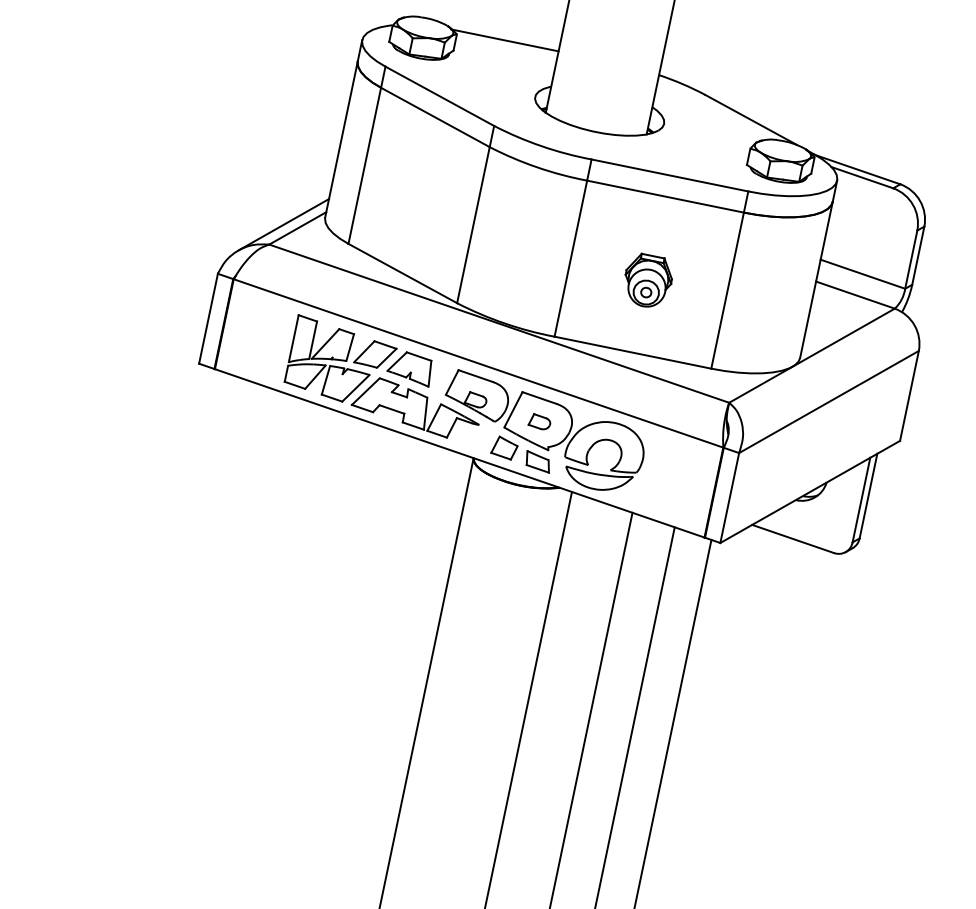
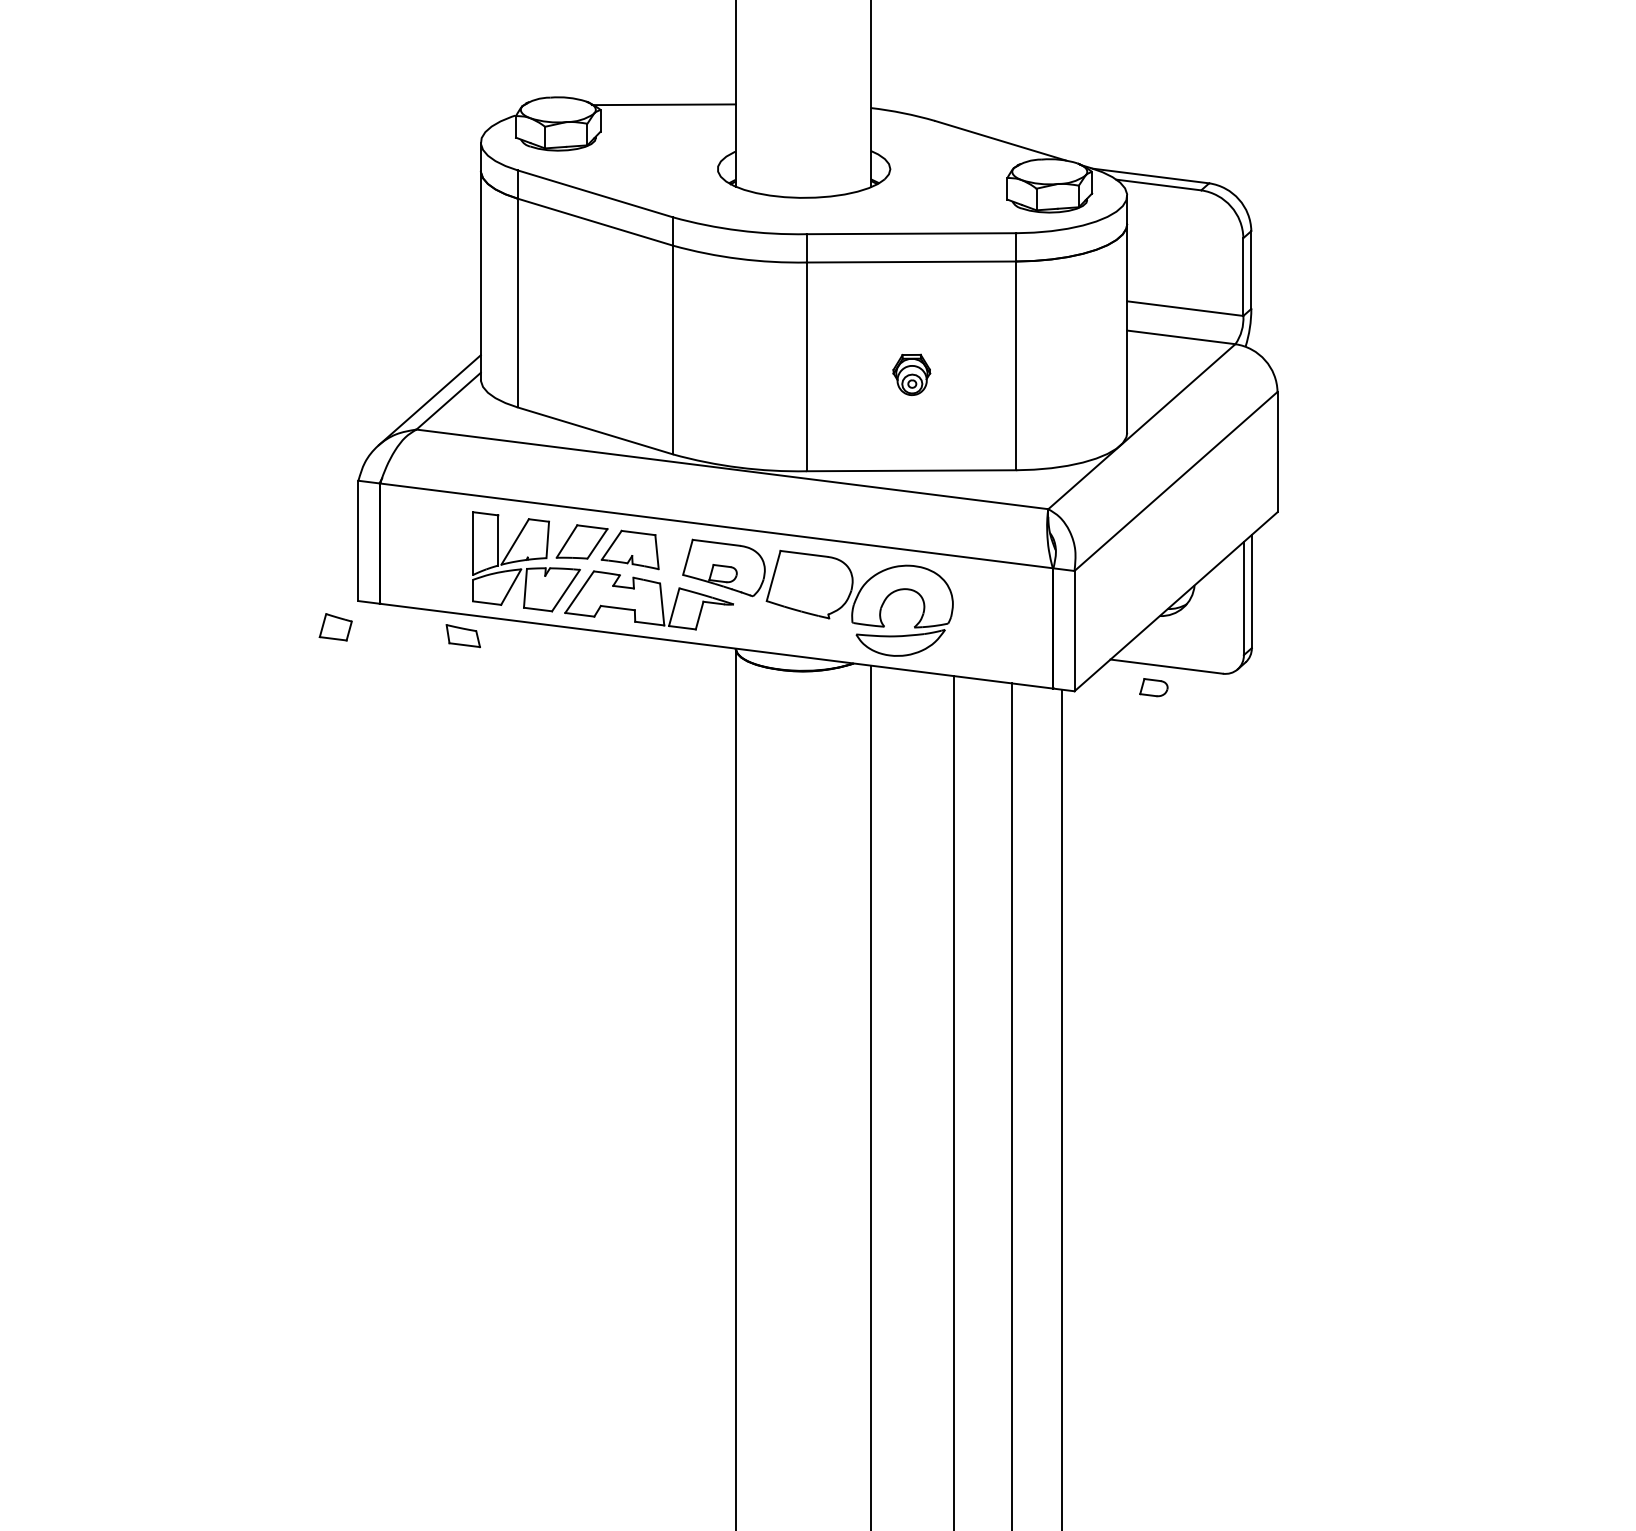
part: (647, 280) -> (911, 374), size x0.6
part: (539, 421) -> (1153, 687), moved
part: (504, 448) -> (335, 627), moved
part: (537, 462) -> (462, 636), moved

